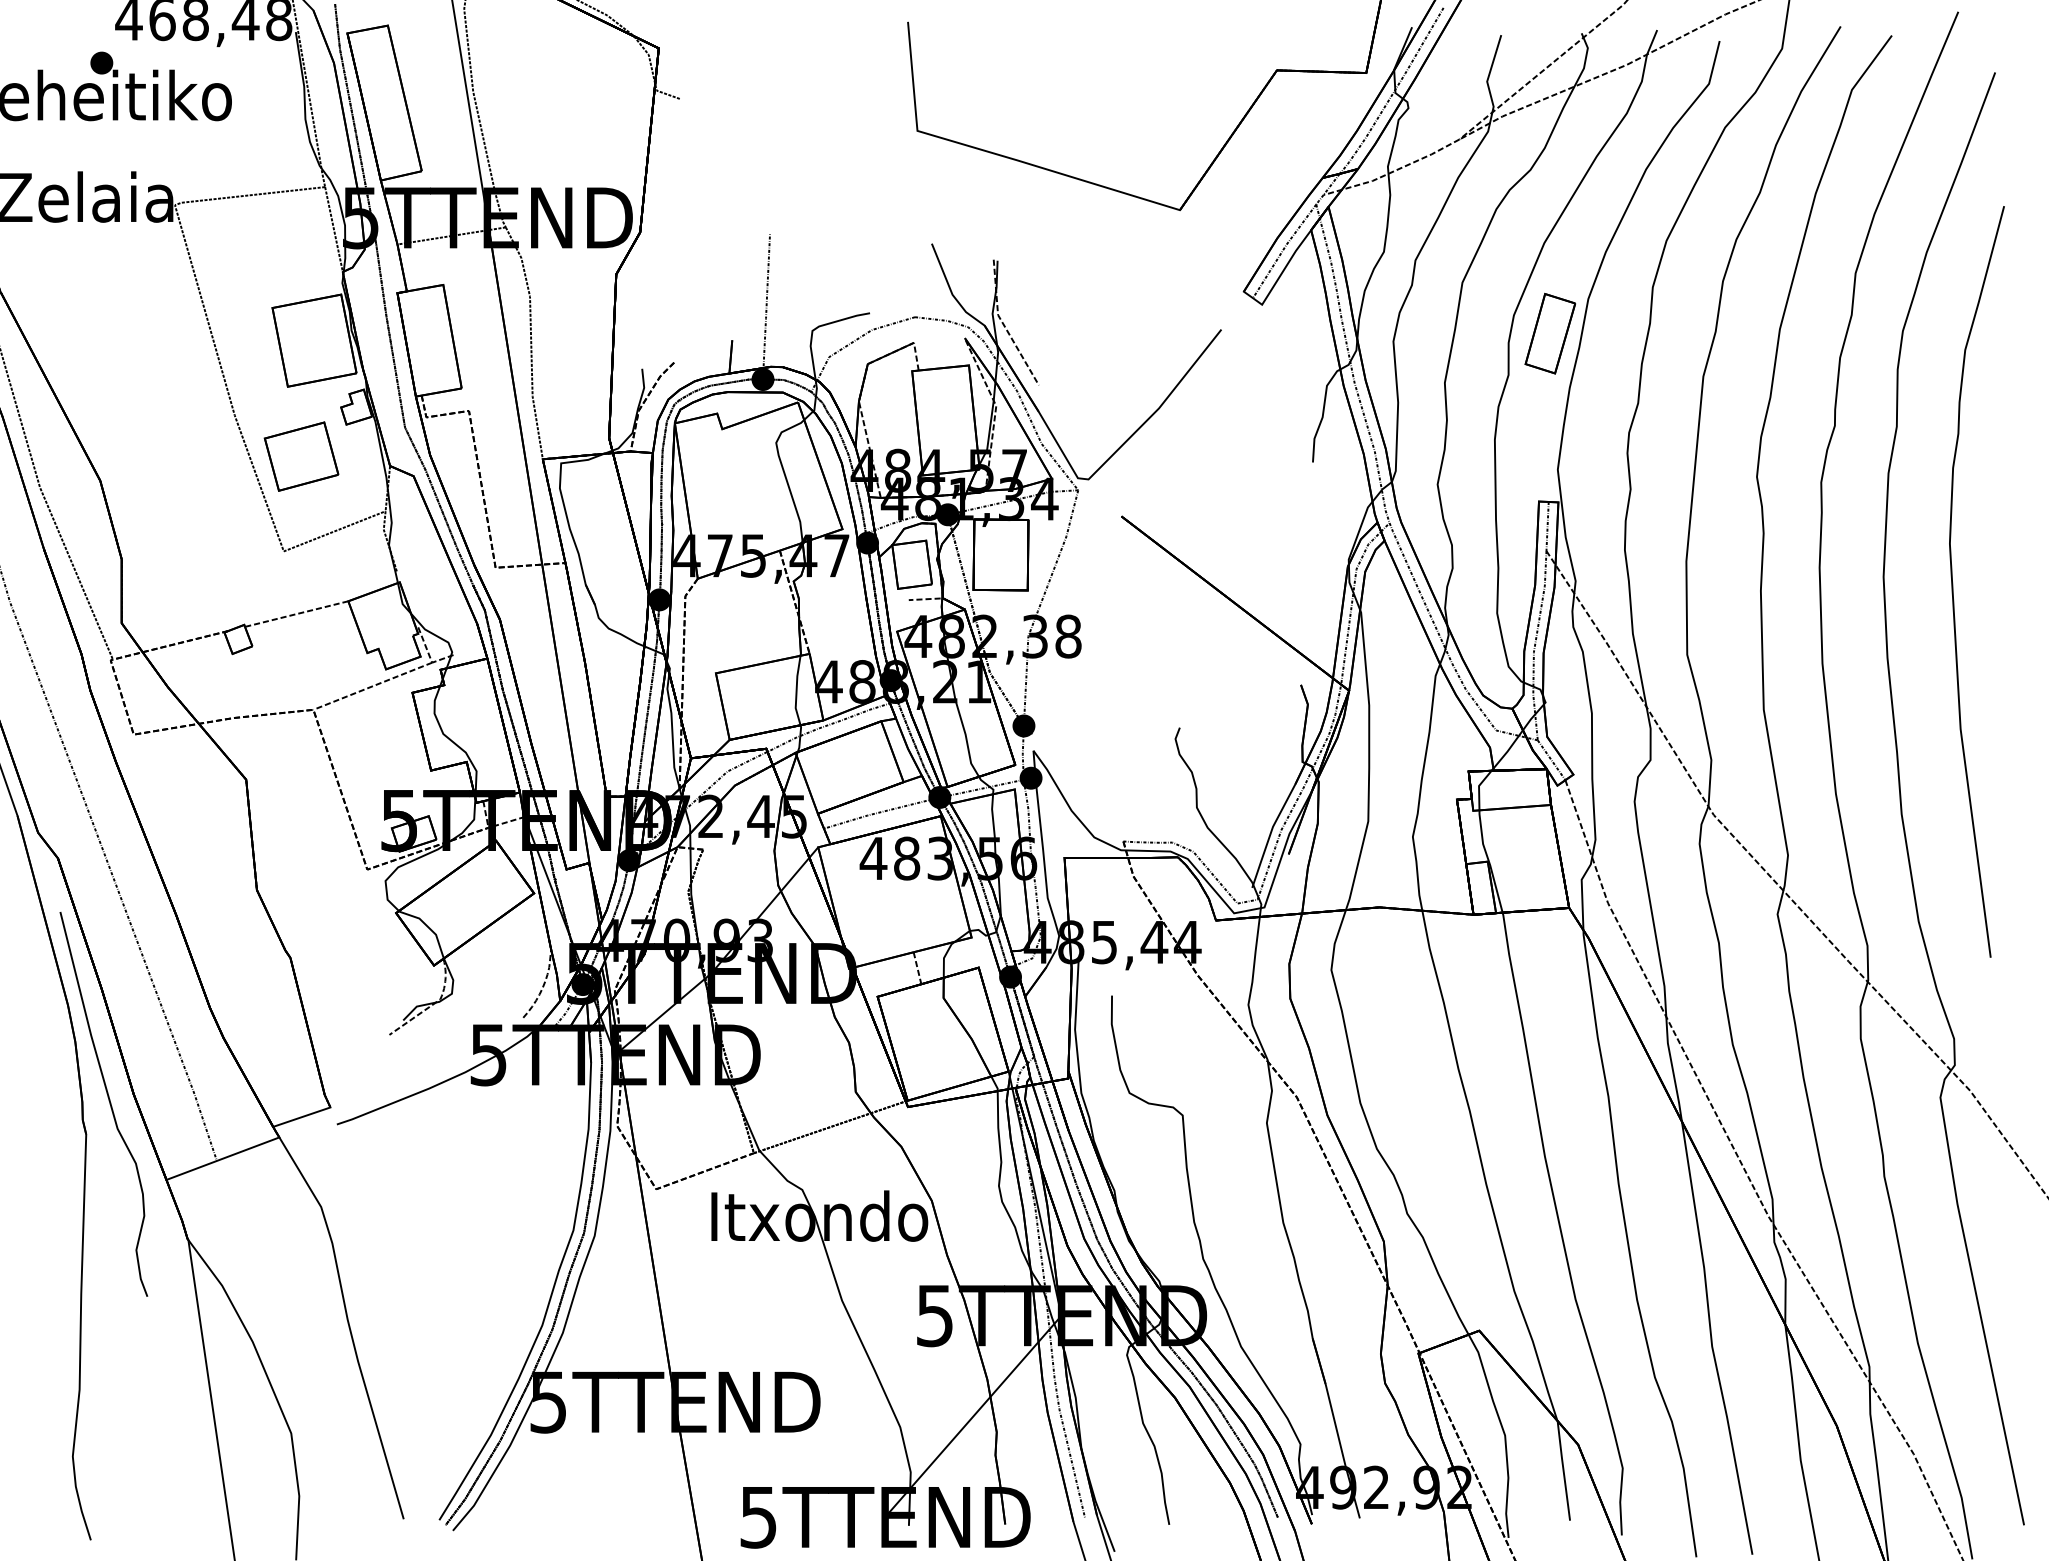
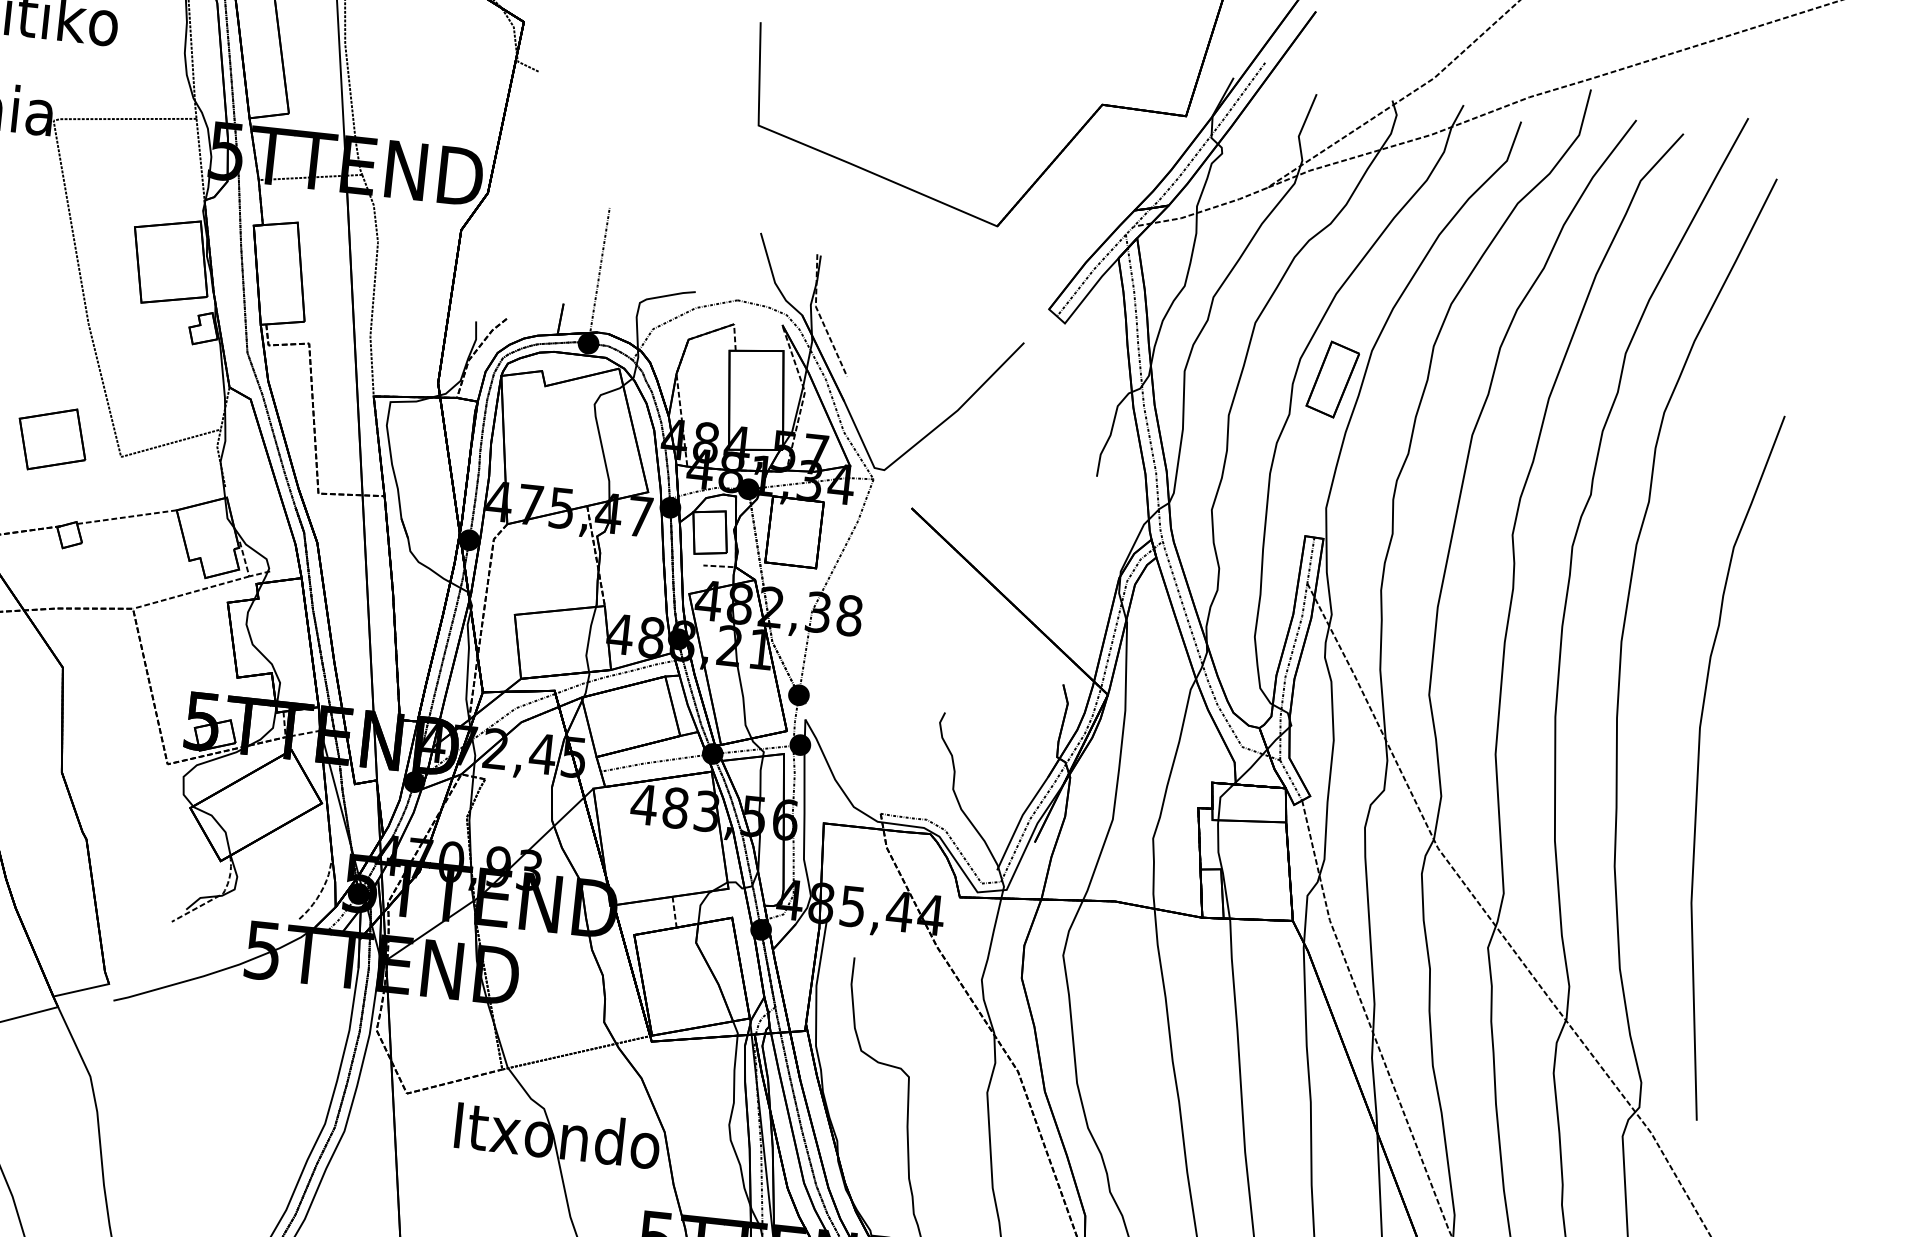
part: (301, 456) -> (52, 439), moved
curve: (1953, 583) -> (1699, 765), moved

